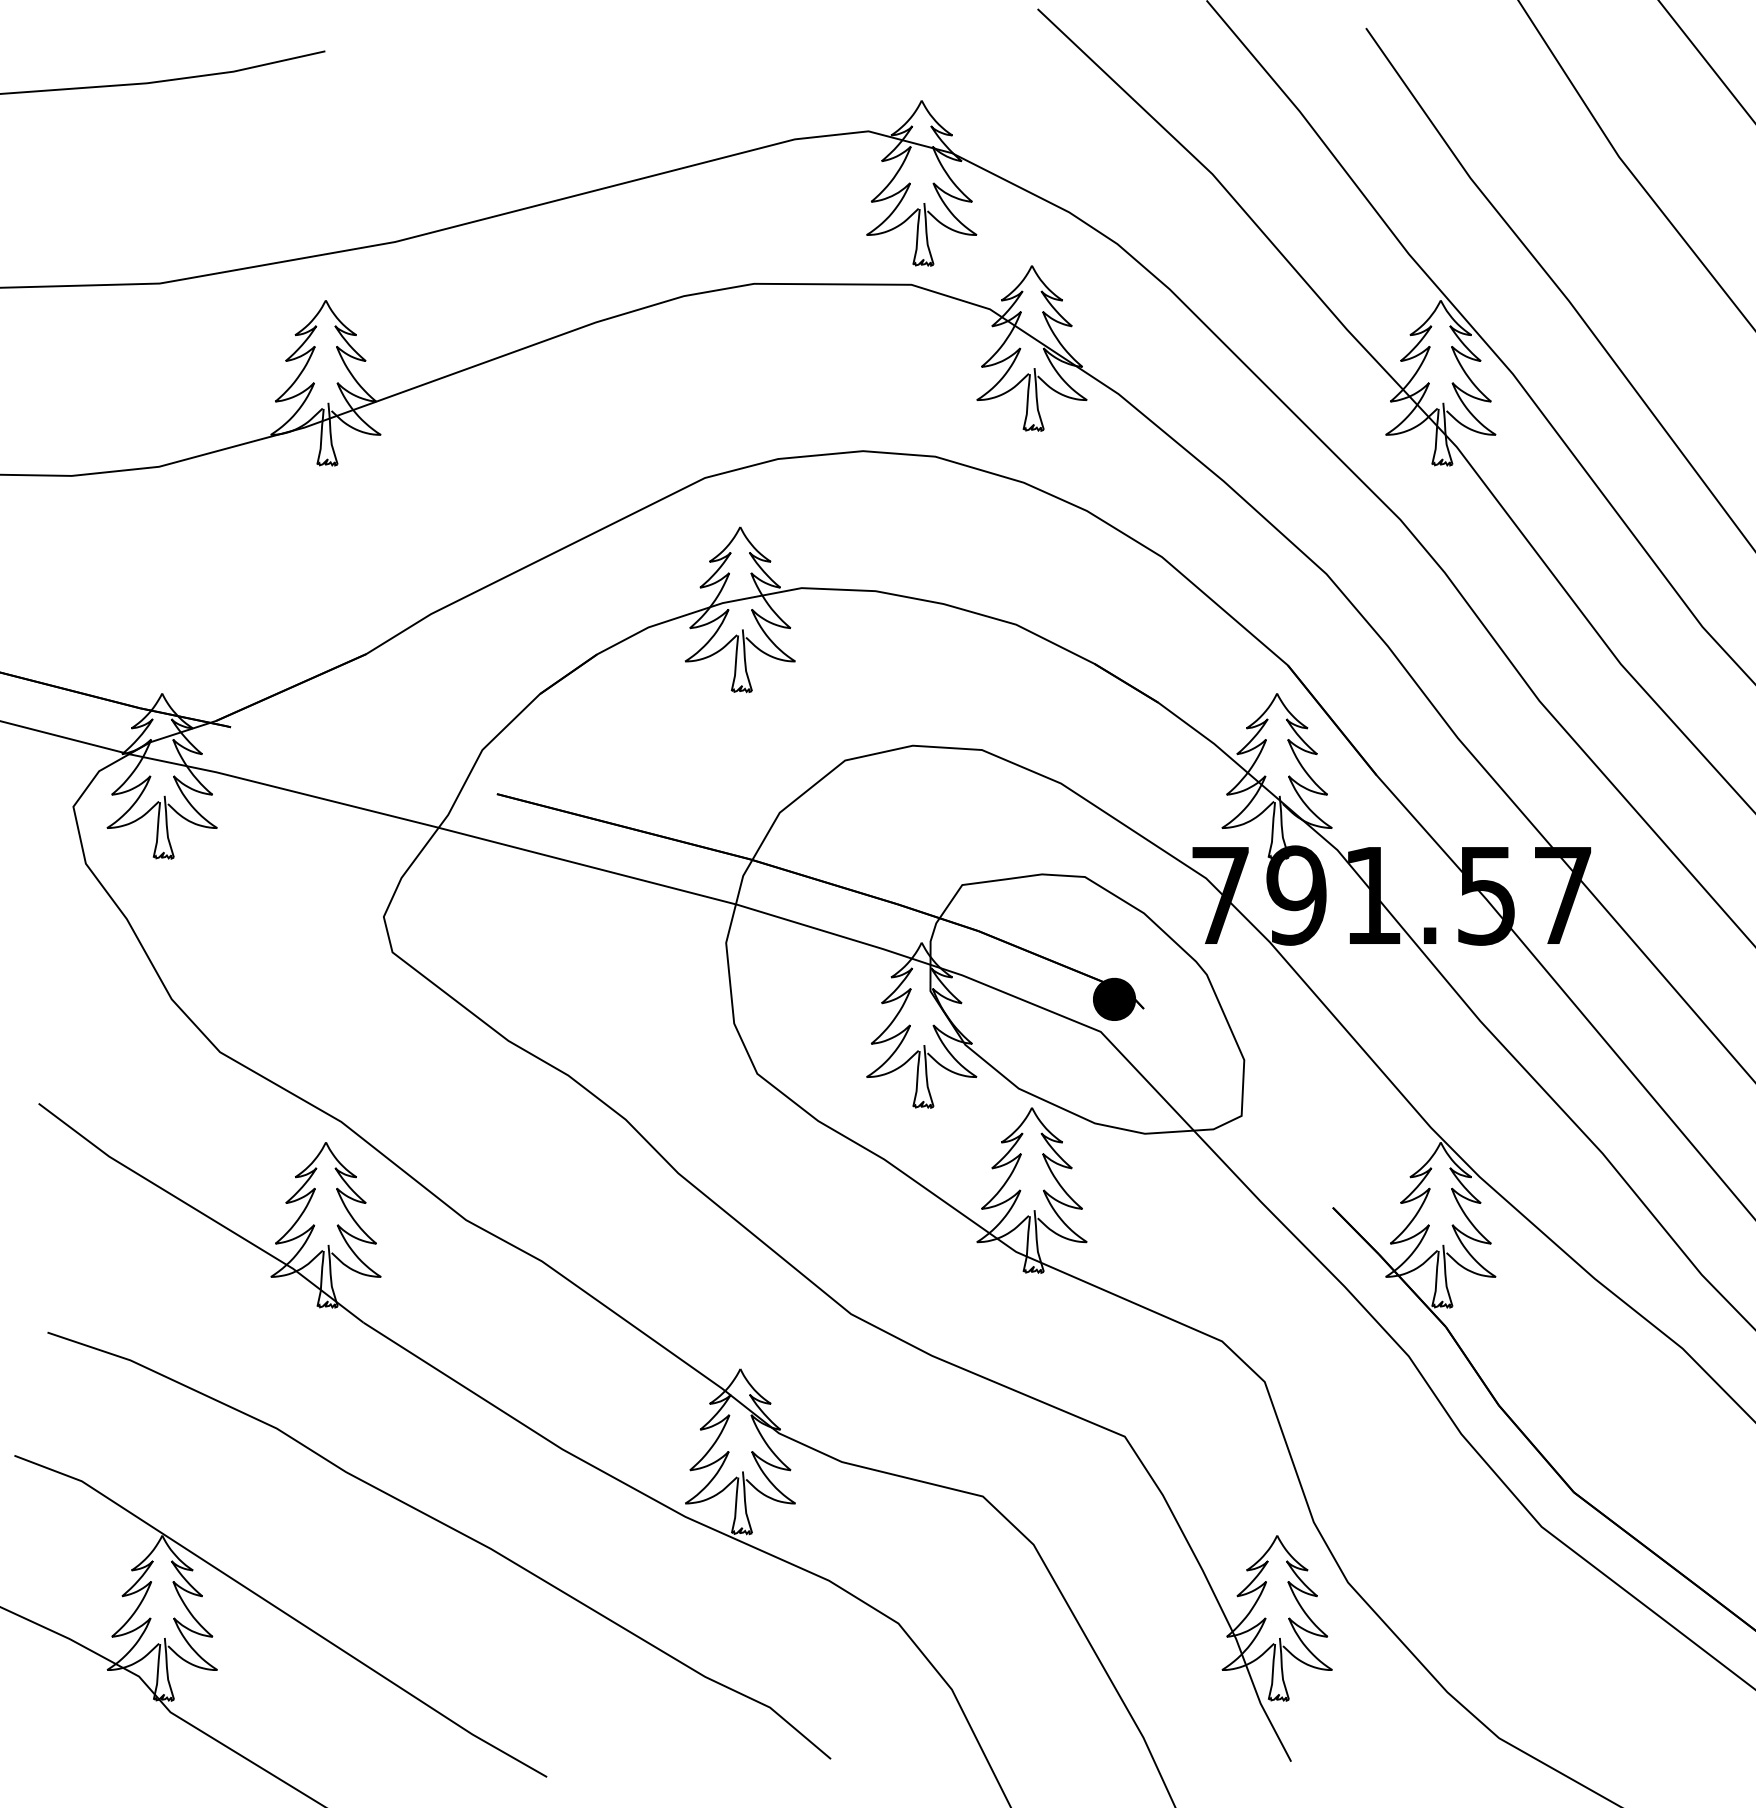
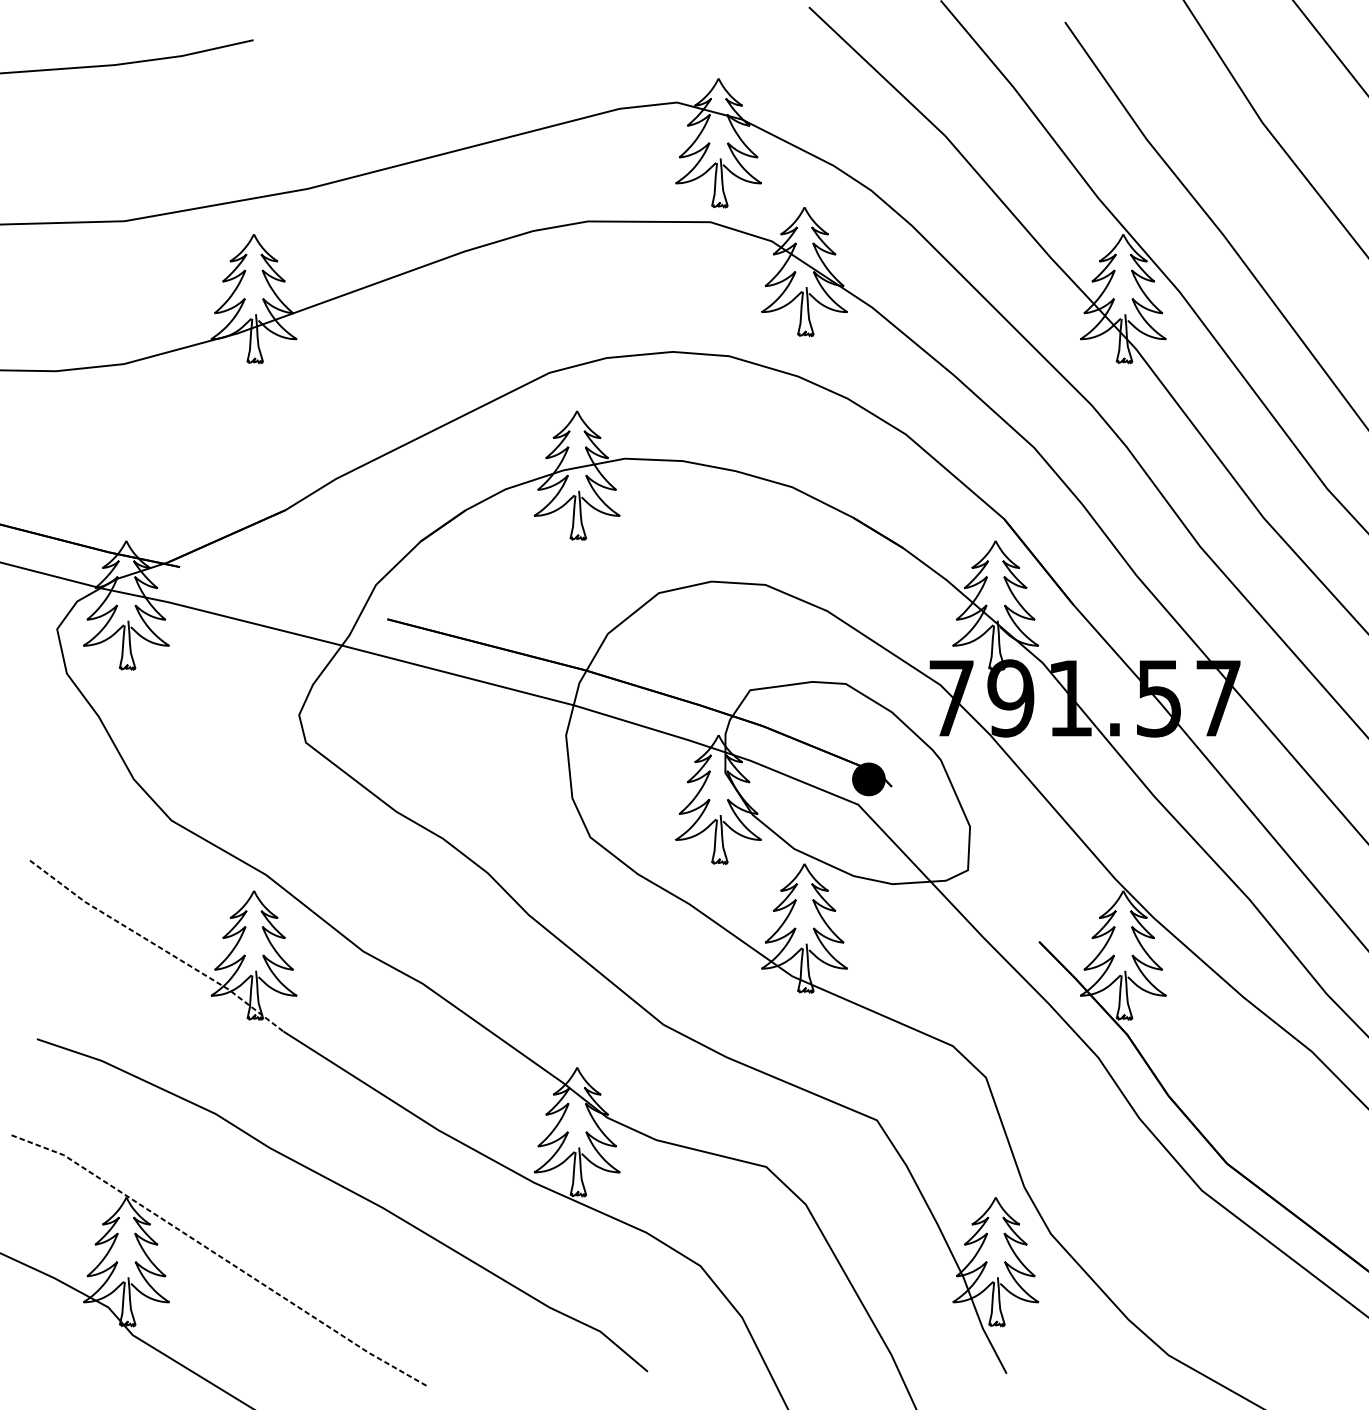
line: (201, 1212) -> (157, 945), solid -> dashed
line: (282, 1611) -> (220, 1256), solid -> dashed

